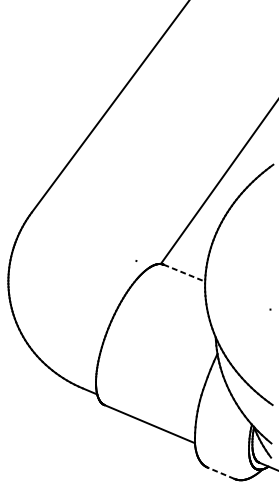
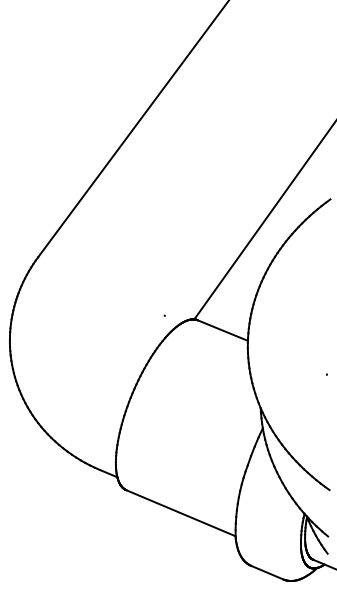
line: (184, 273) -> (223, 330), dashed -> solid
line: (220, 473) -> (266, 572), dashed -> solid

